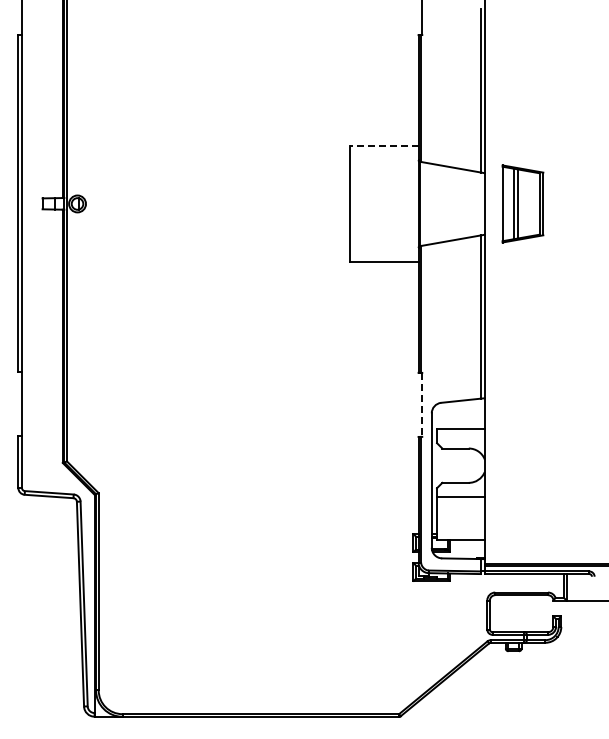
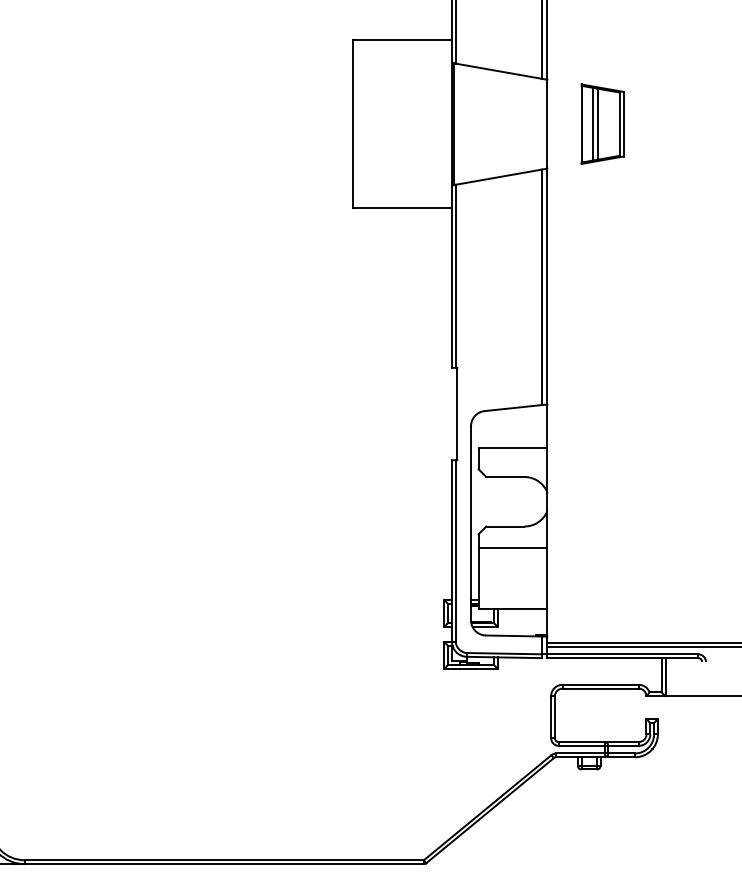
line: (383, 145) -> (401, 39), dashed -> solid
part: (522, 203) -> (601, 123), size x0.71
line: (422, 404) -> (457, 413), dashed -> solid

